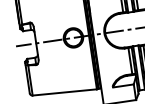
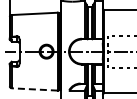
line: (64, 92) -> (34, 89), solid -> dashed

